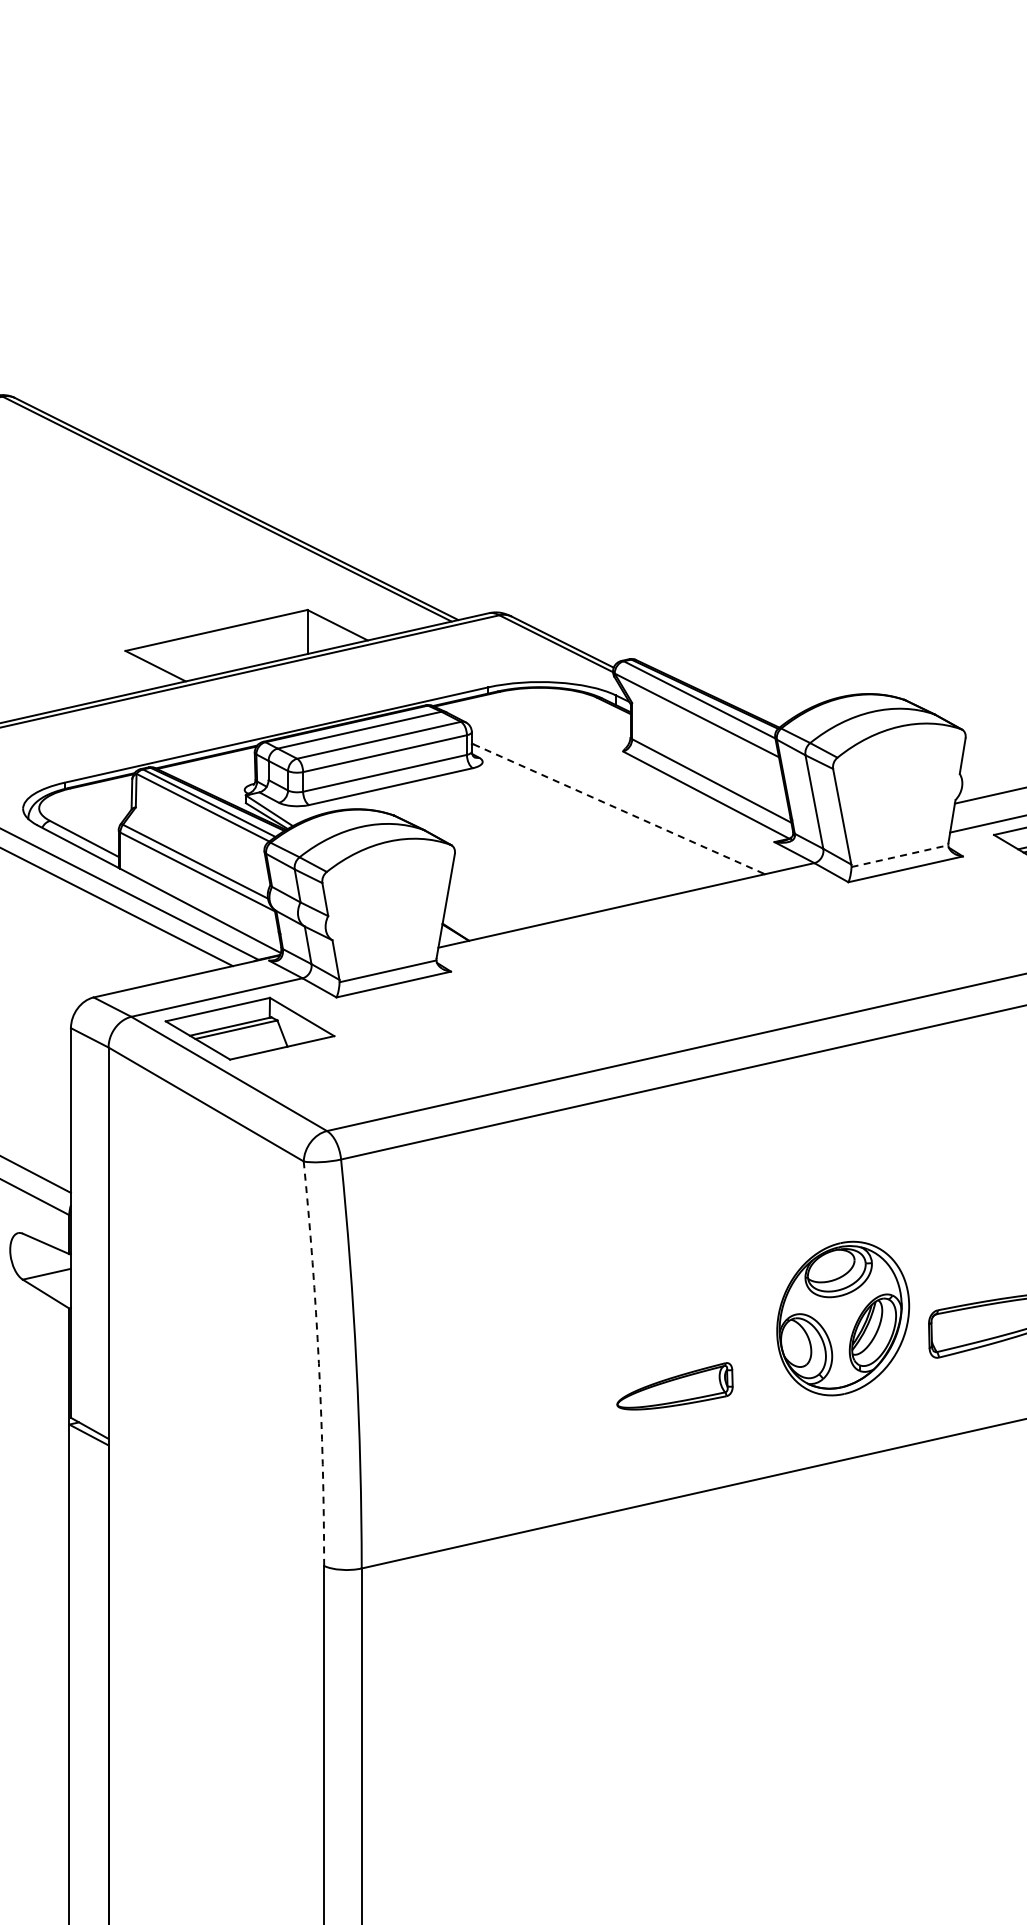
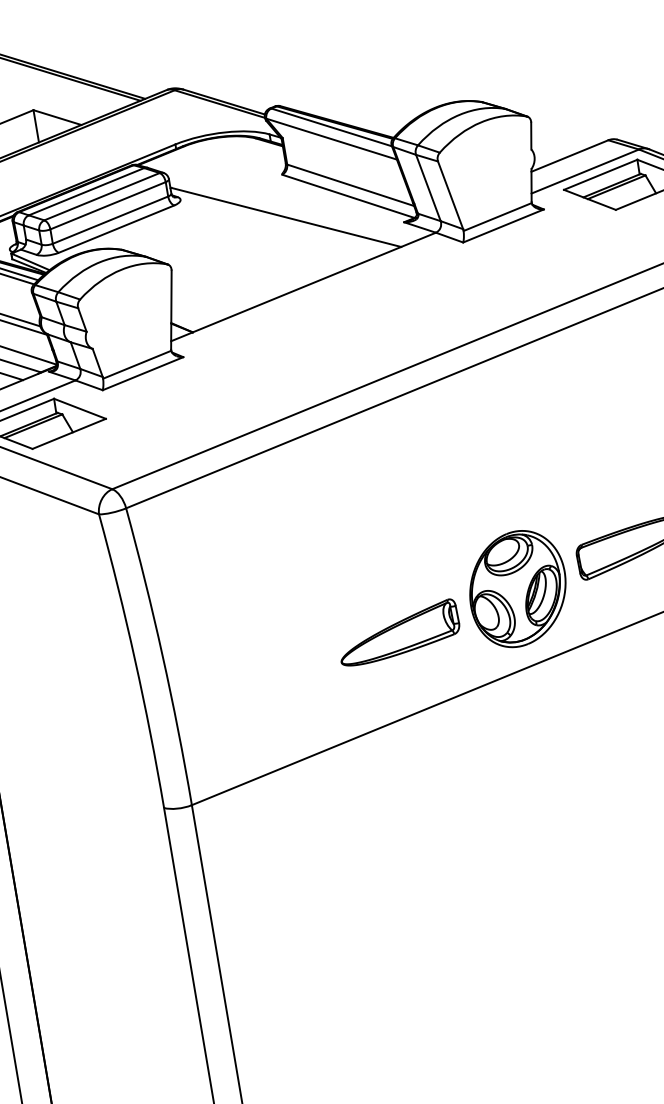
line: (619, 809) -> (286, 217), dashed -> solid
line: (899, 856) -> (497, 217), dashed -> solid
part: (843, 1318) -> (518, 588), moved
arc: (318, 1363) -> (134, 660), dashed -> solid
part: (674, 1386) -> (398, 633), size x1.43

